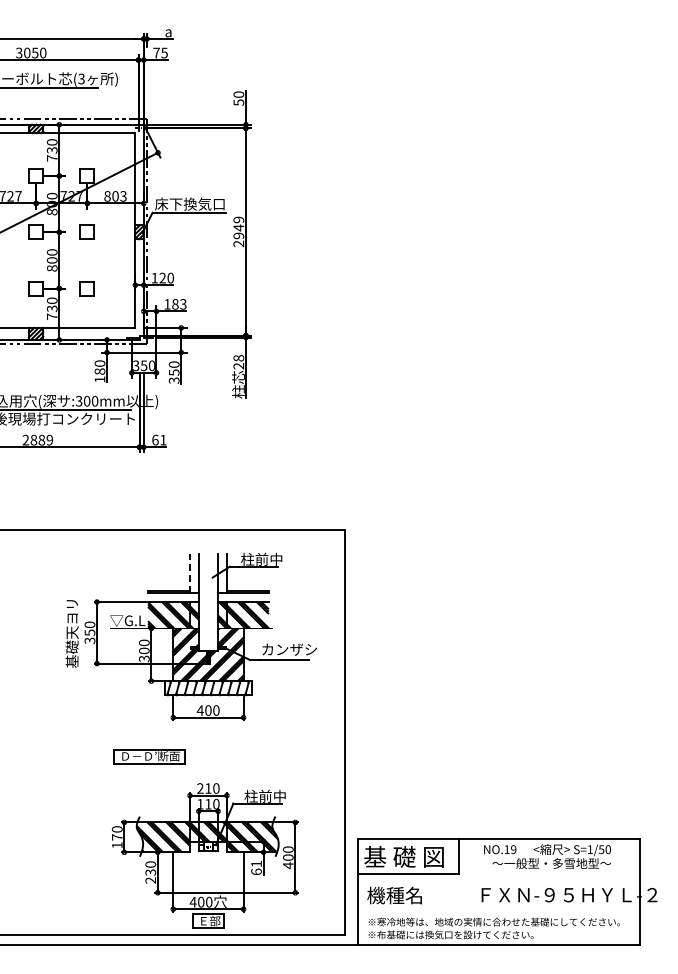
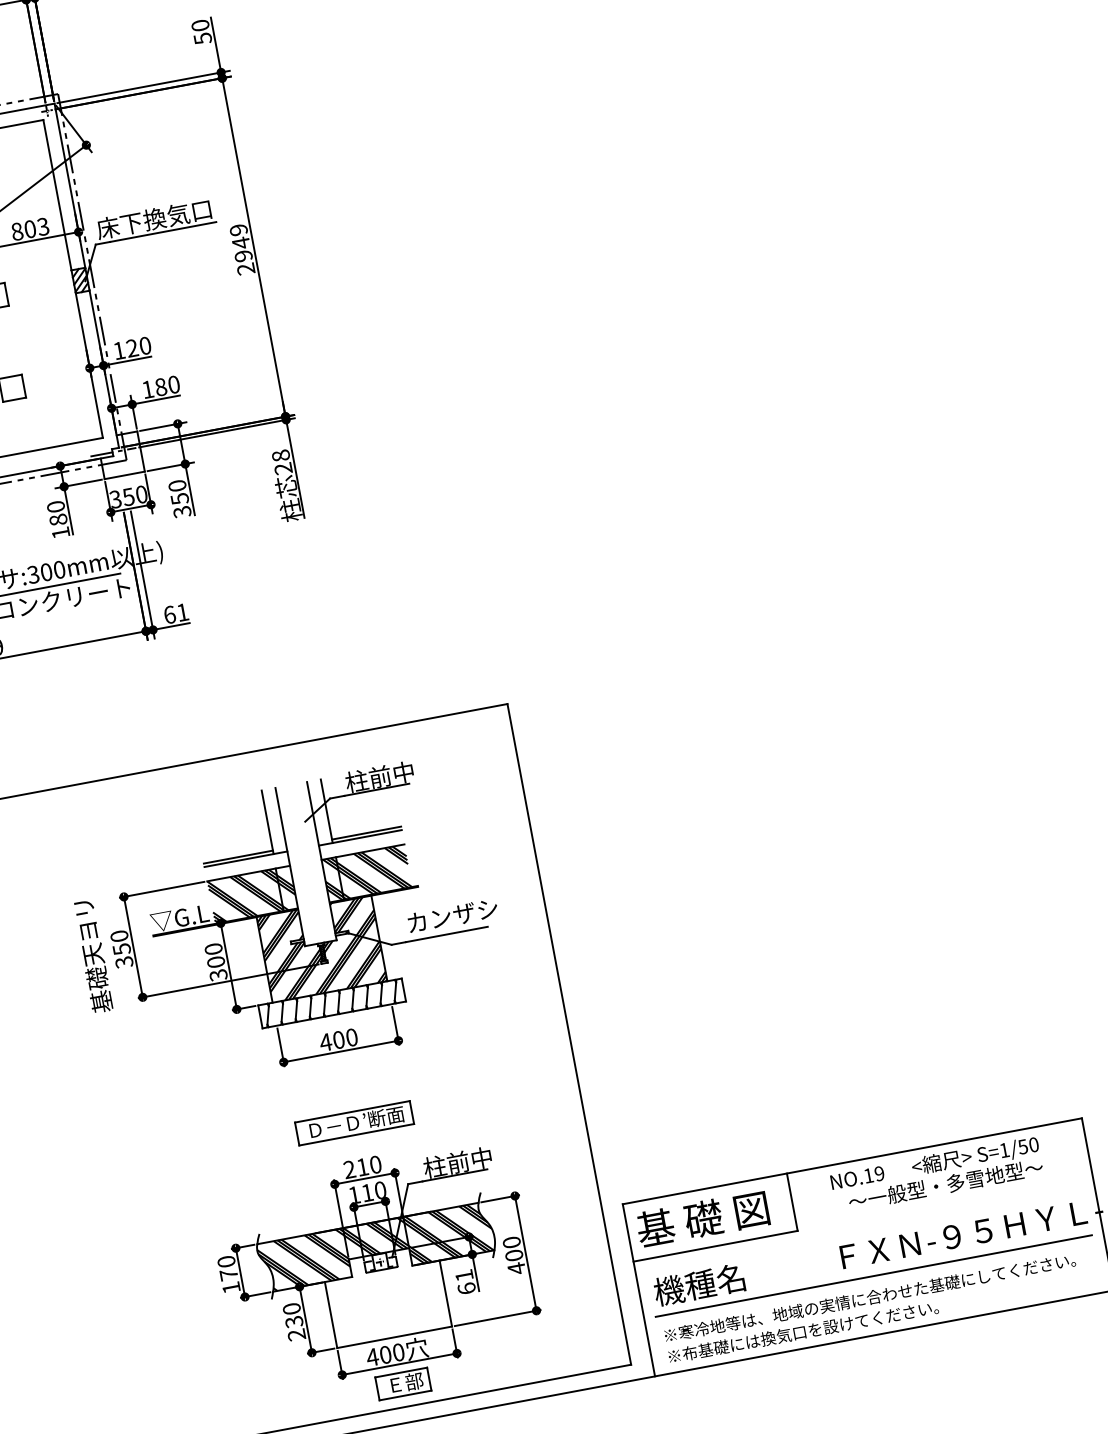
text: (183, 304) -> (174, 384), 183 -> 180
line: (190, 573) -> (267, 821), dashed -> solid
part: (149, 756) -> (354, 1123), moved
line: (498, 909) -> (873, 1276), added

